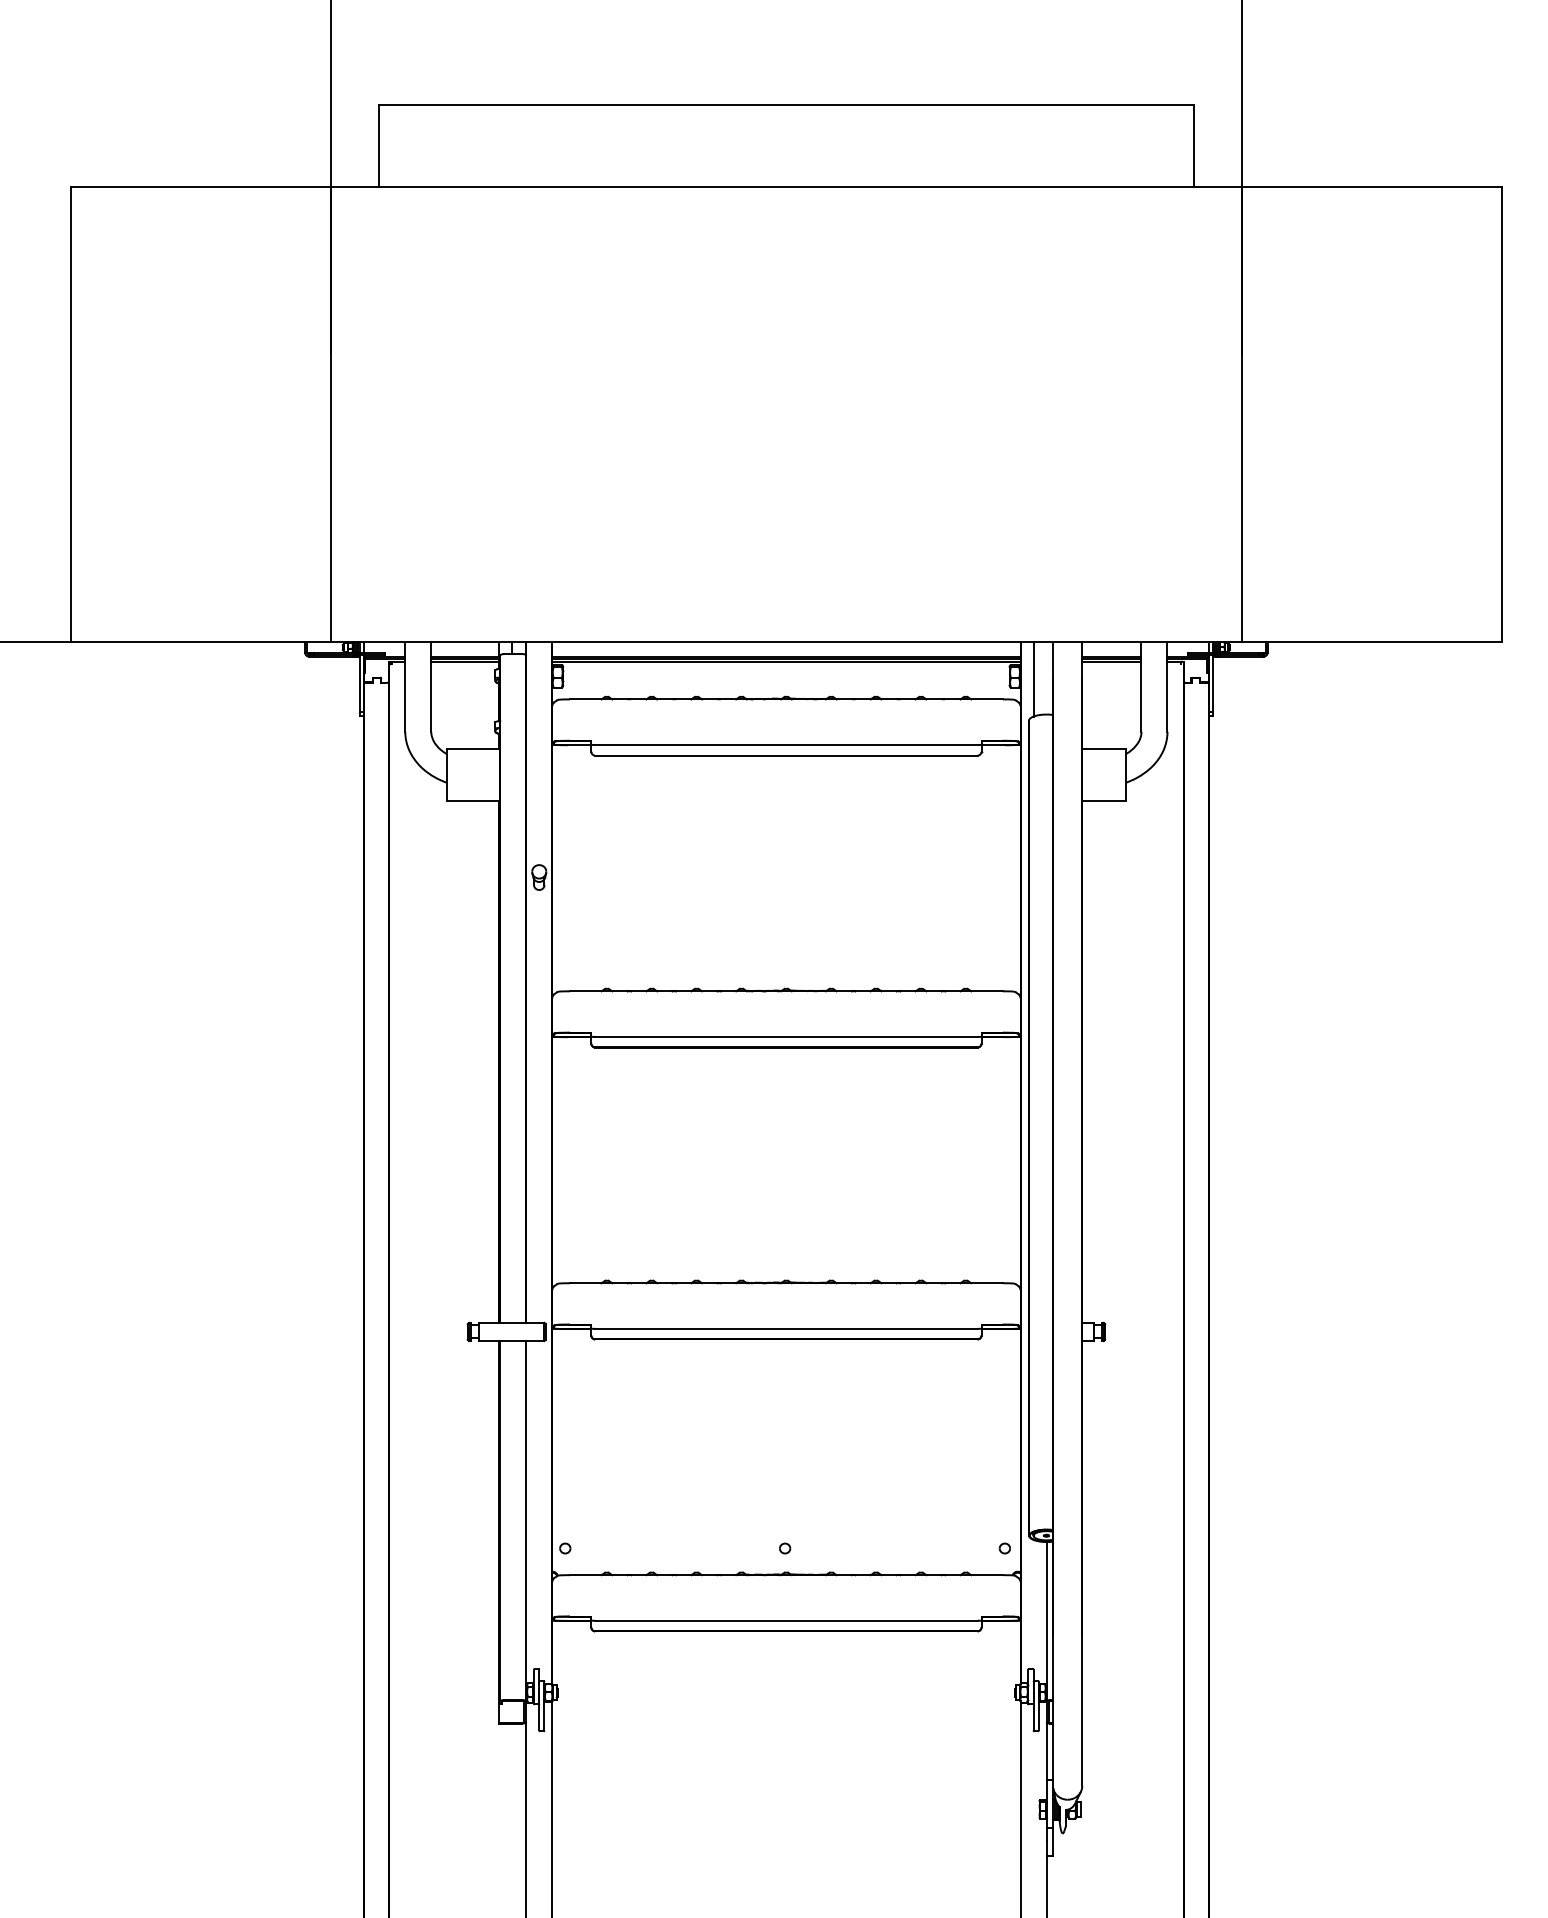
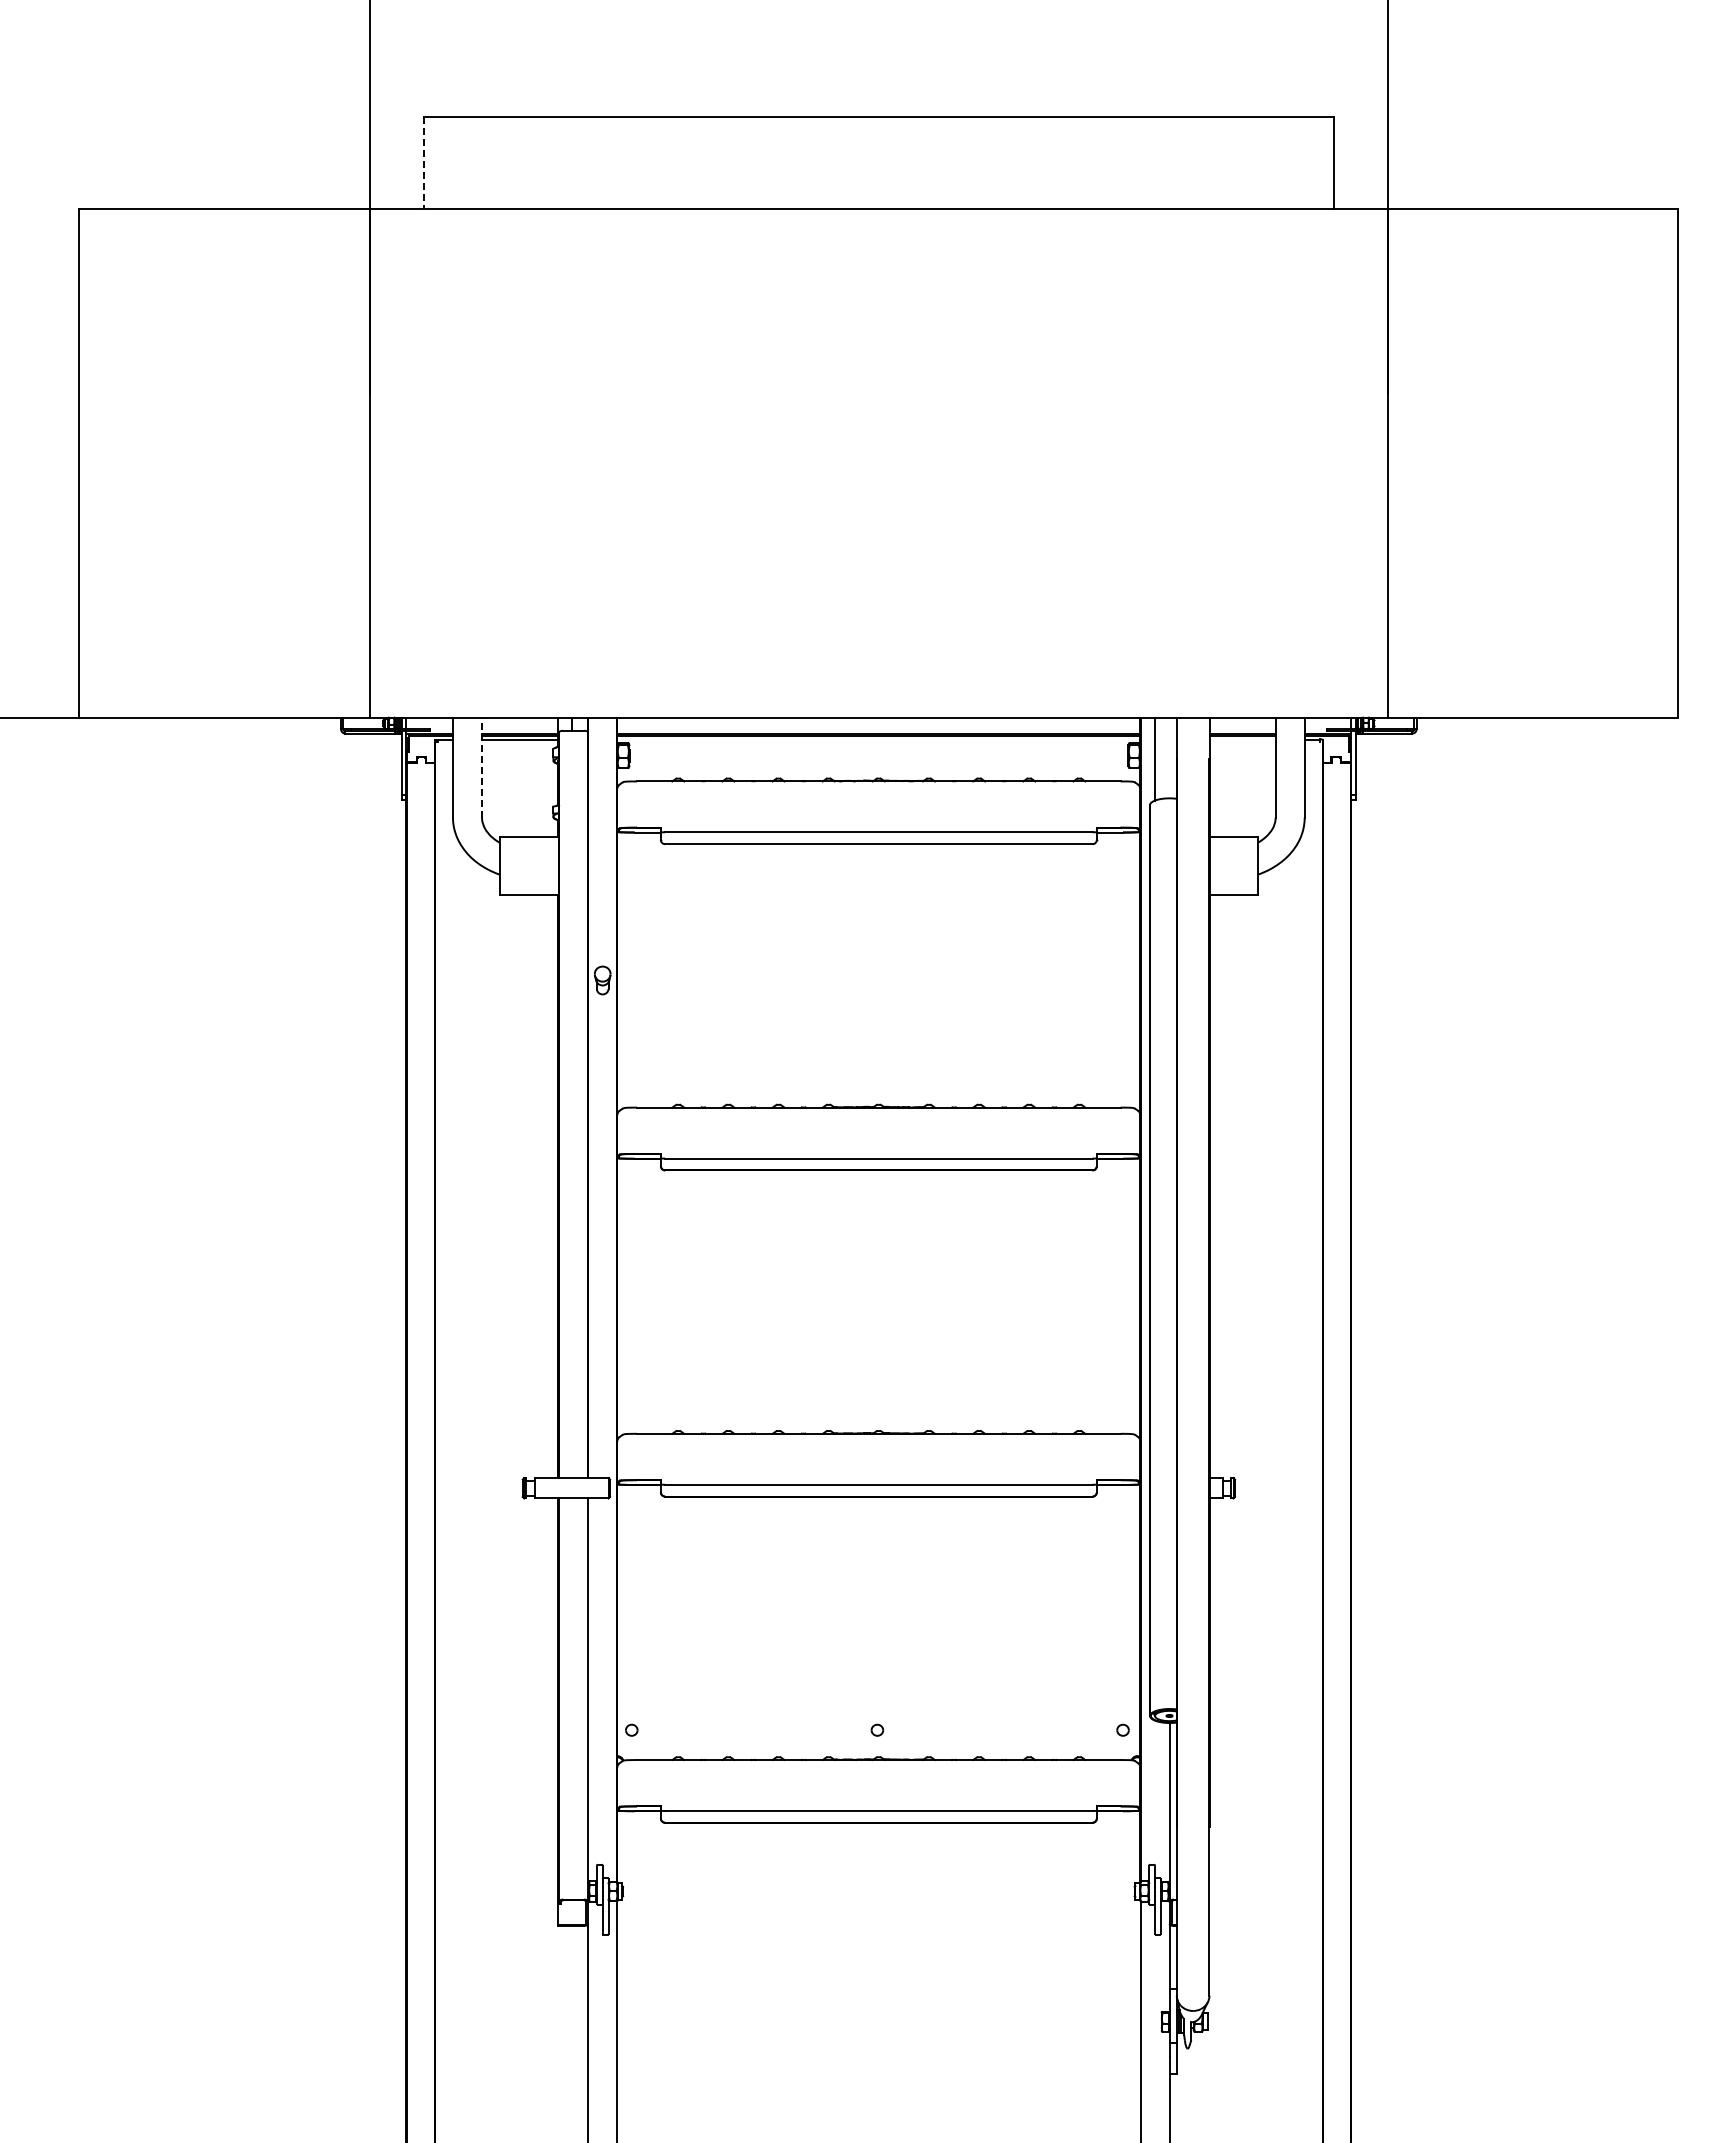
line: (378, 146) -> (423, 163), solid -> dashed
line: (786, 662) -> (878, 740), removed
line: (1111, 662) -> (1242, 740), removed
line: (431, 686) -> (482, 767), solid -> dashed

